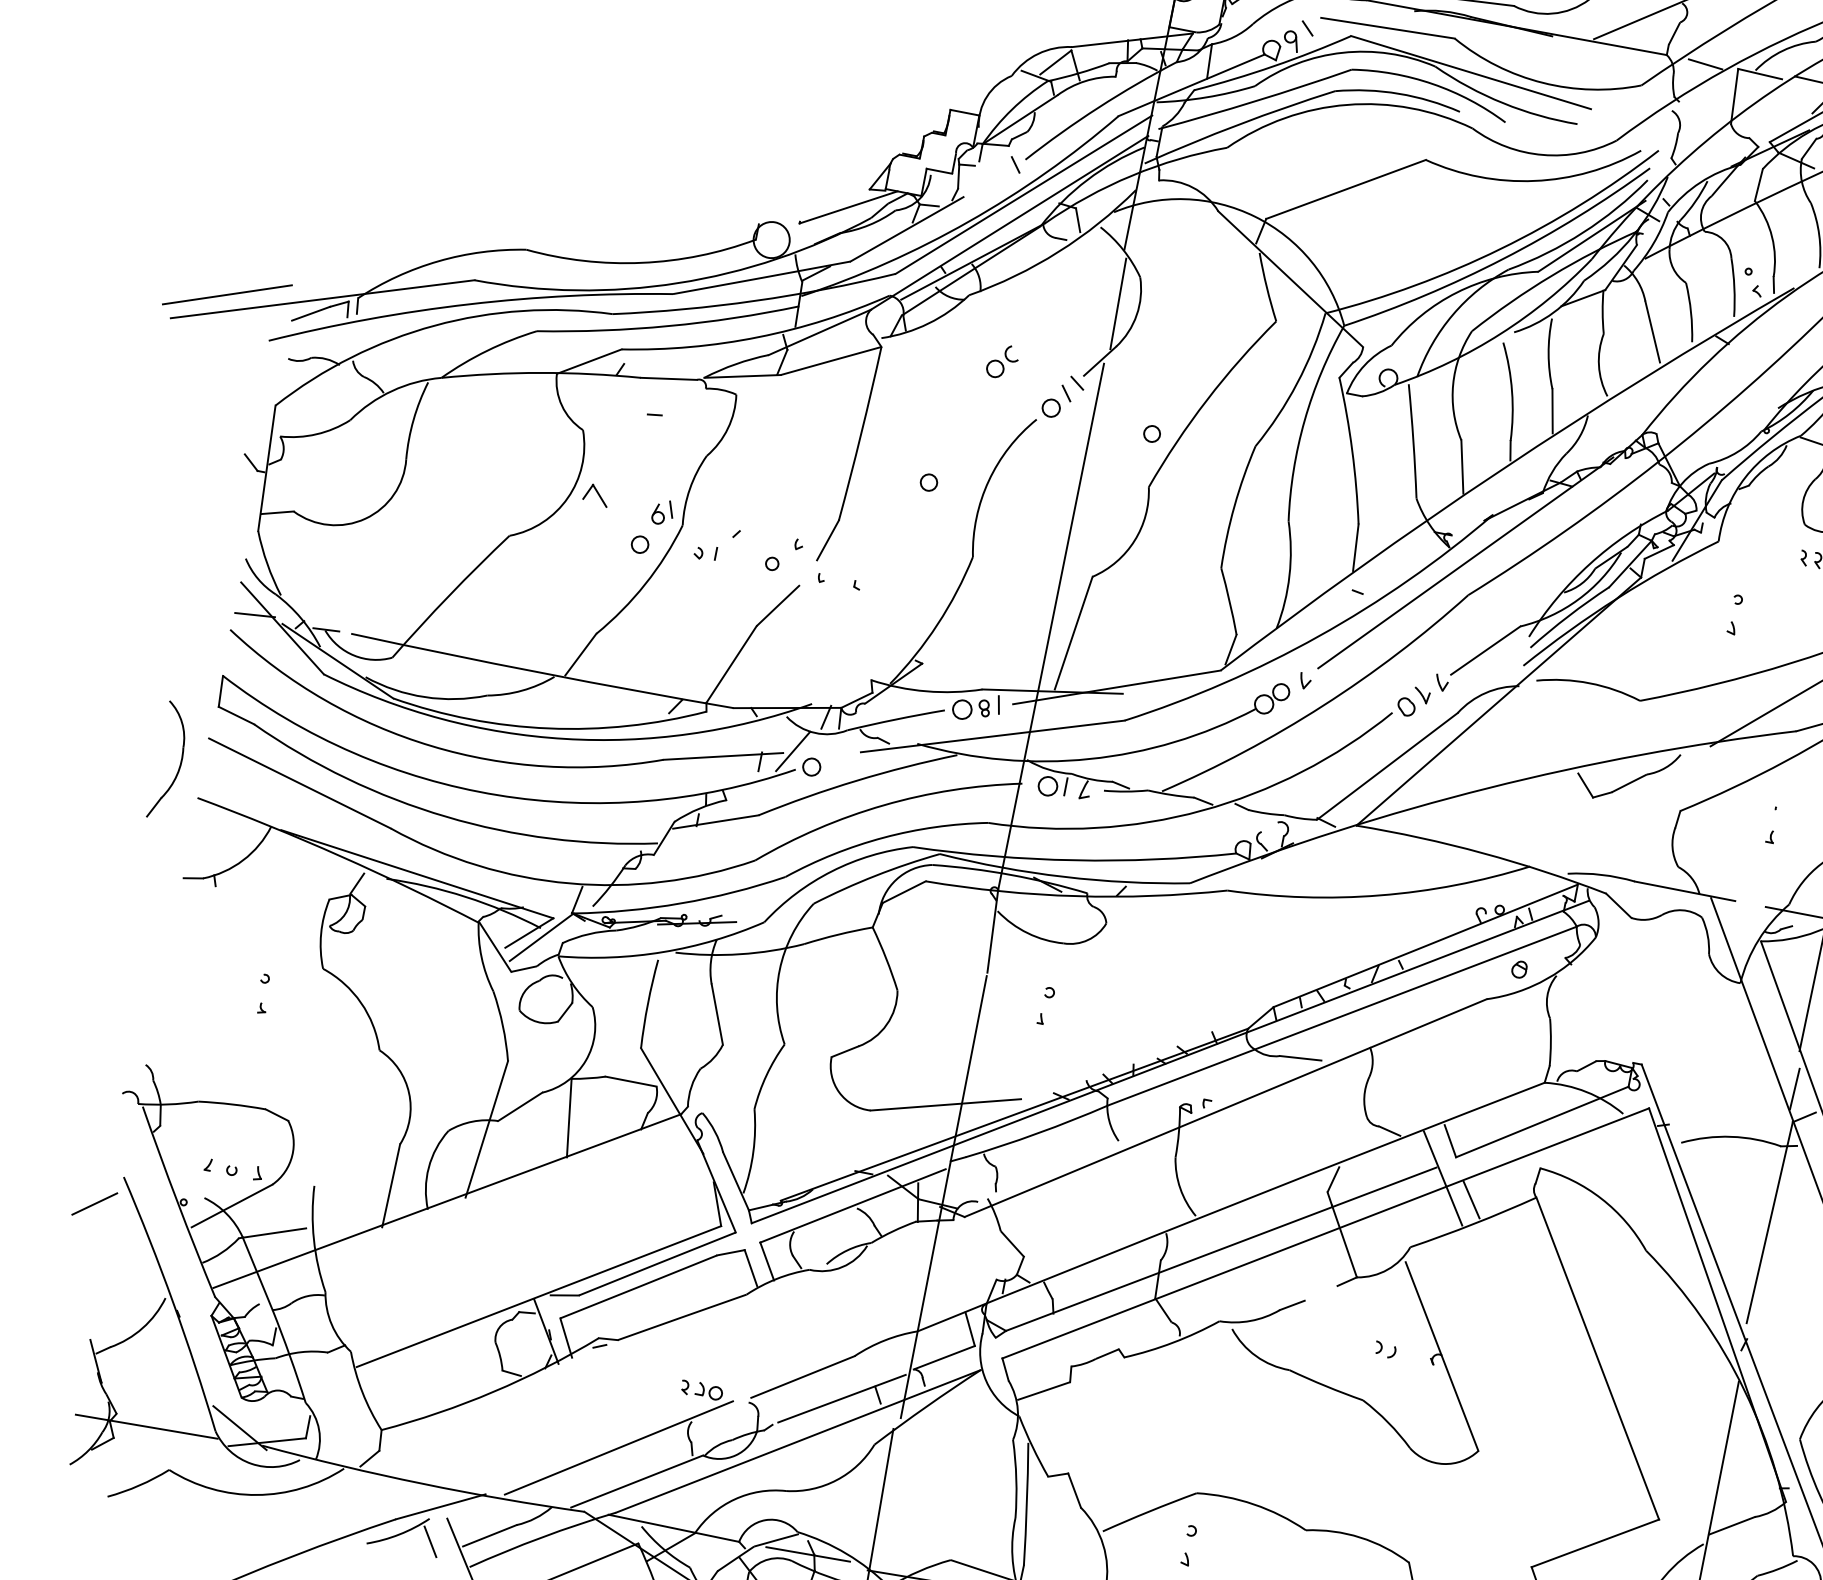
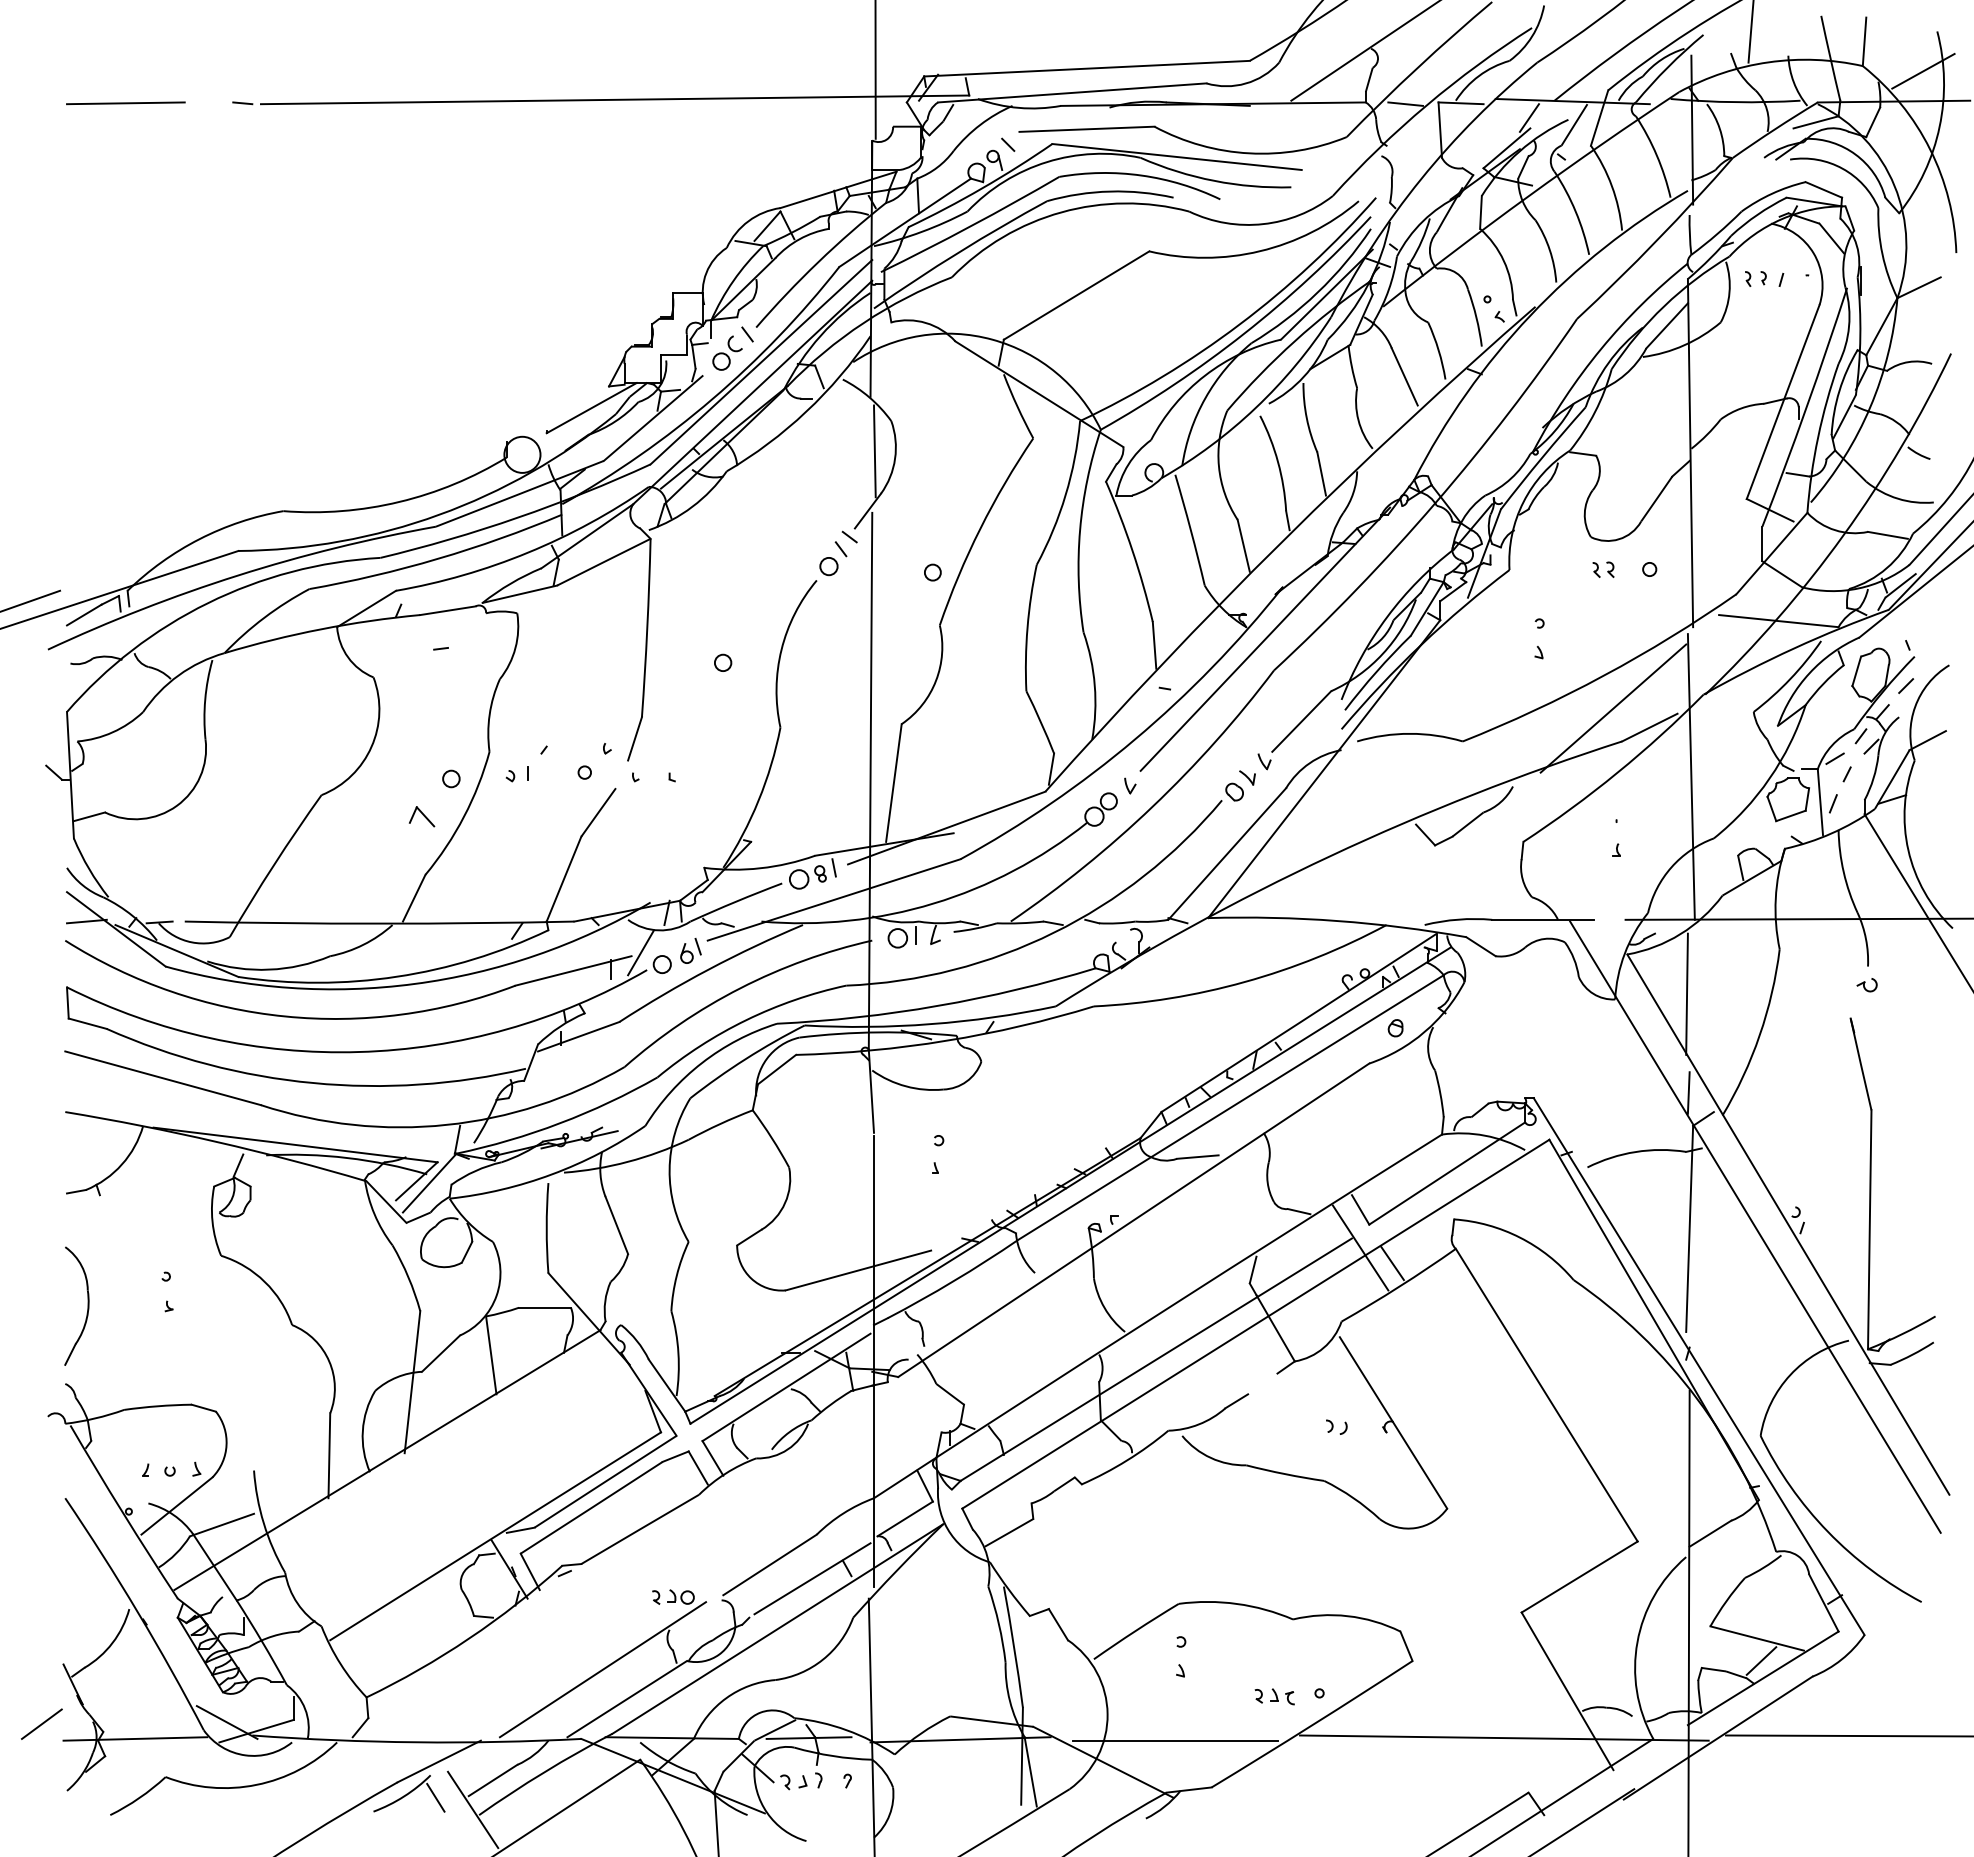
part: (1002, 361) -> (727, 352), moved
part: (595, 494) -> (421, 816), moved
part: (662, 511) -> (690, 950), moved
part: (180, 762) -> (87, 1305), moved
line: (94, 1203) -> (41, 1723), moved

